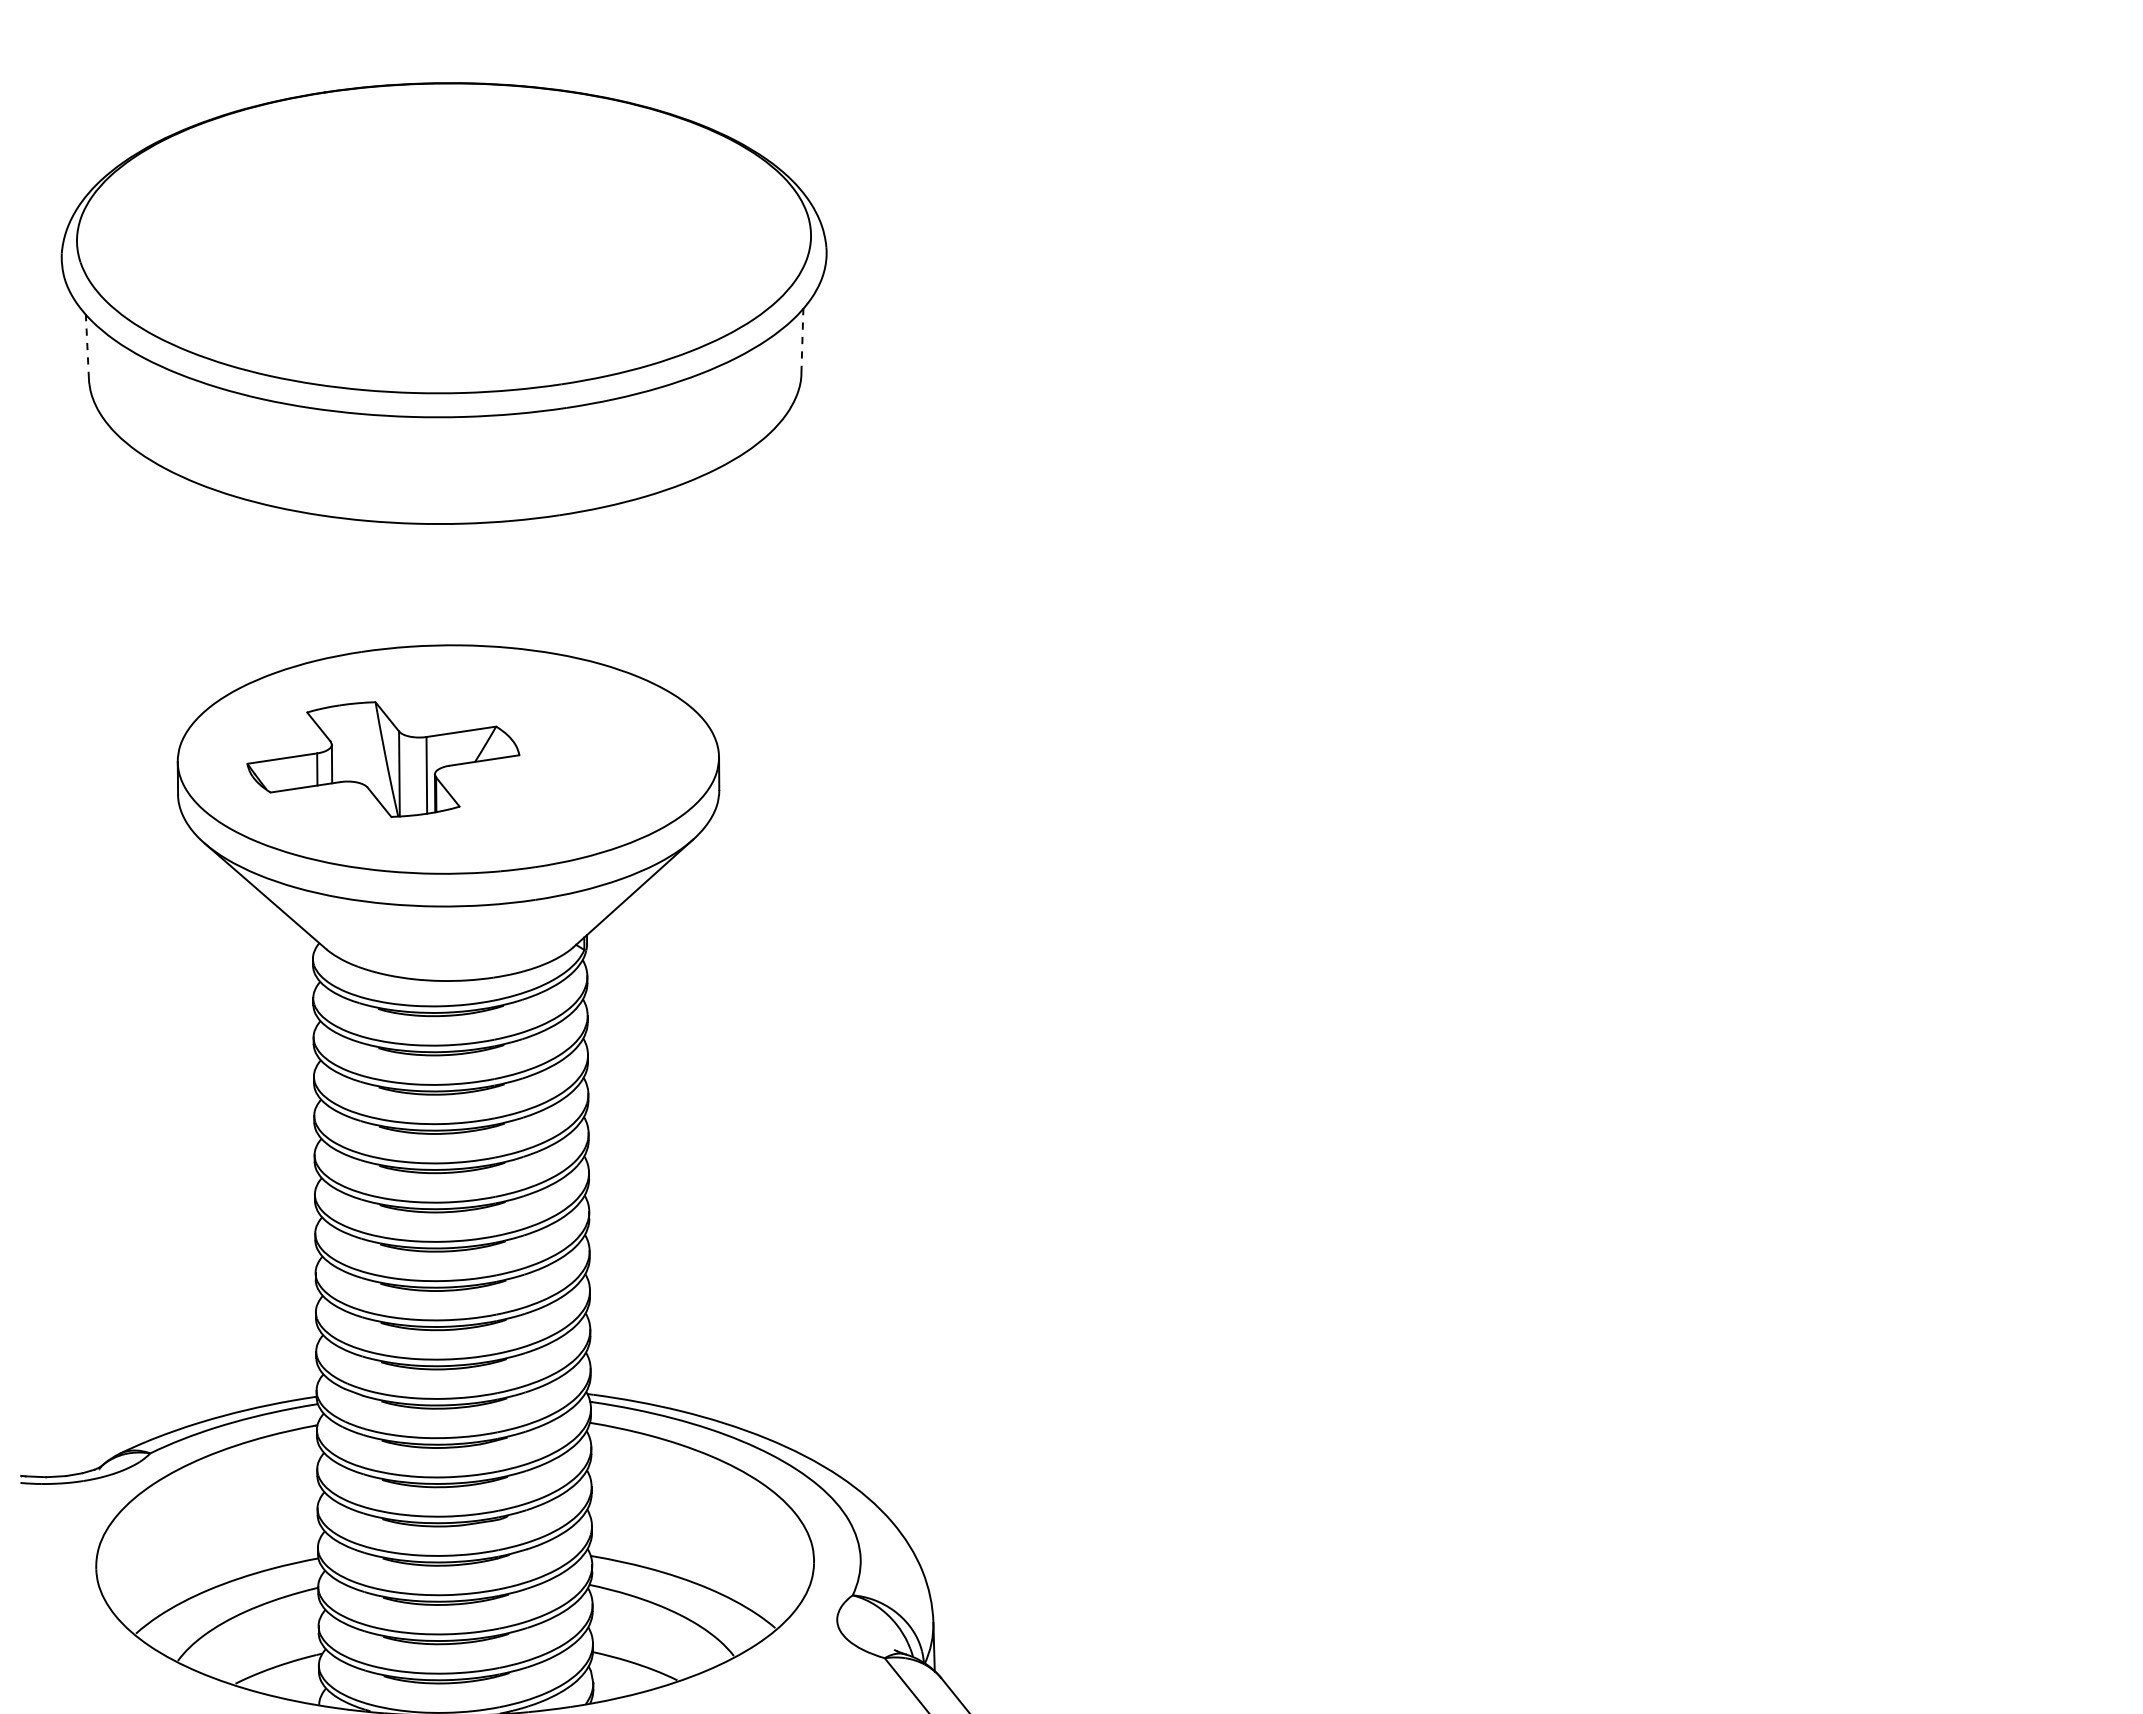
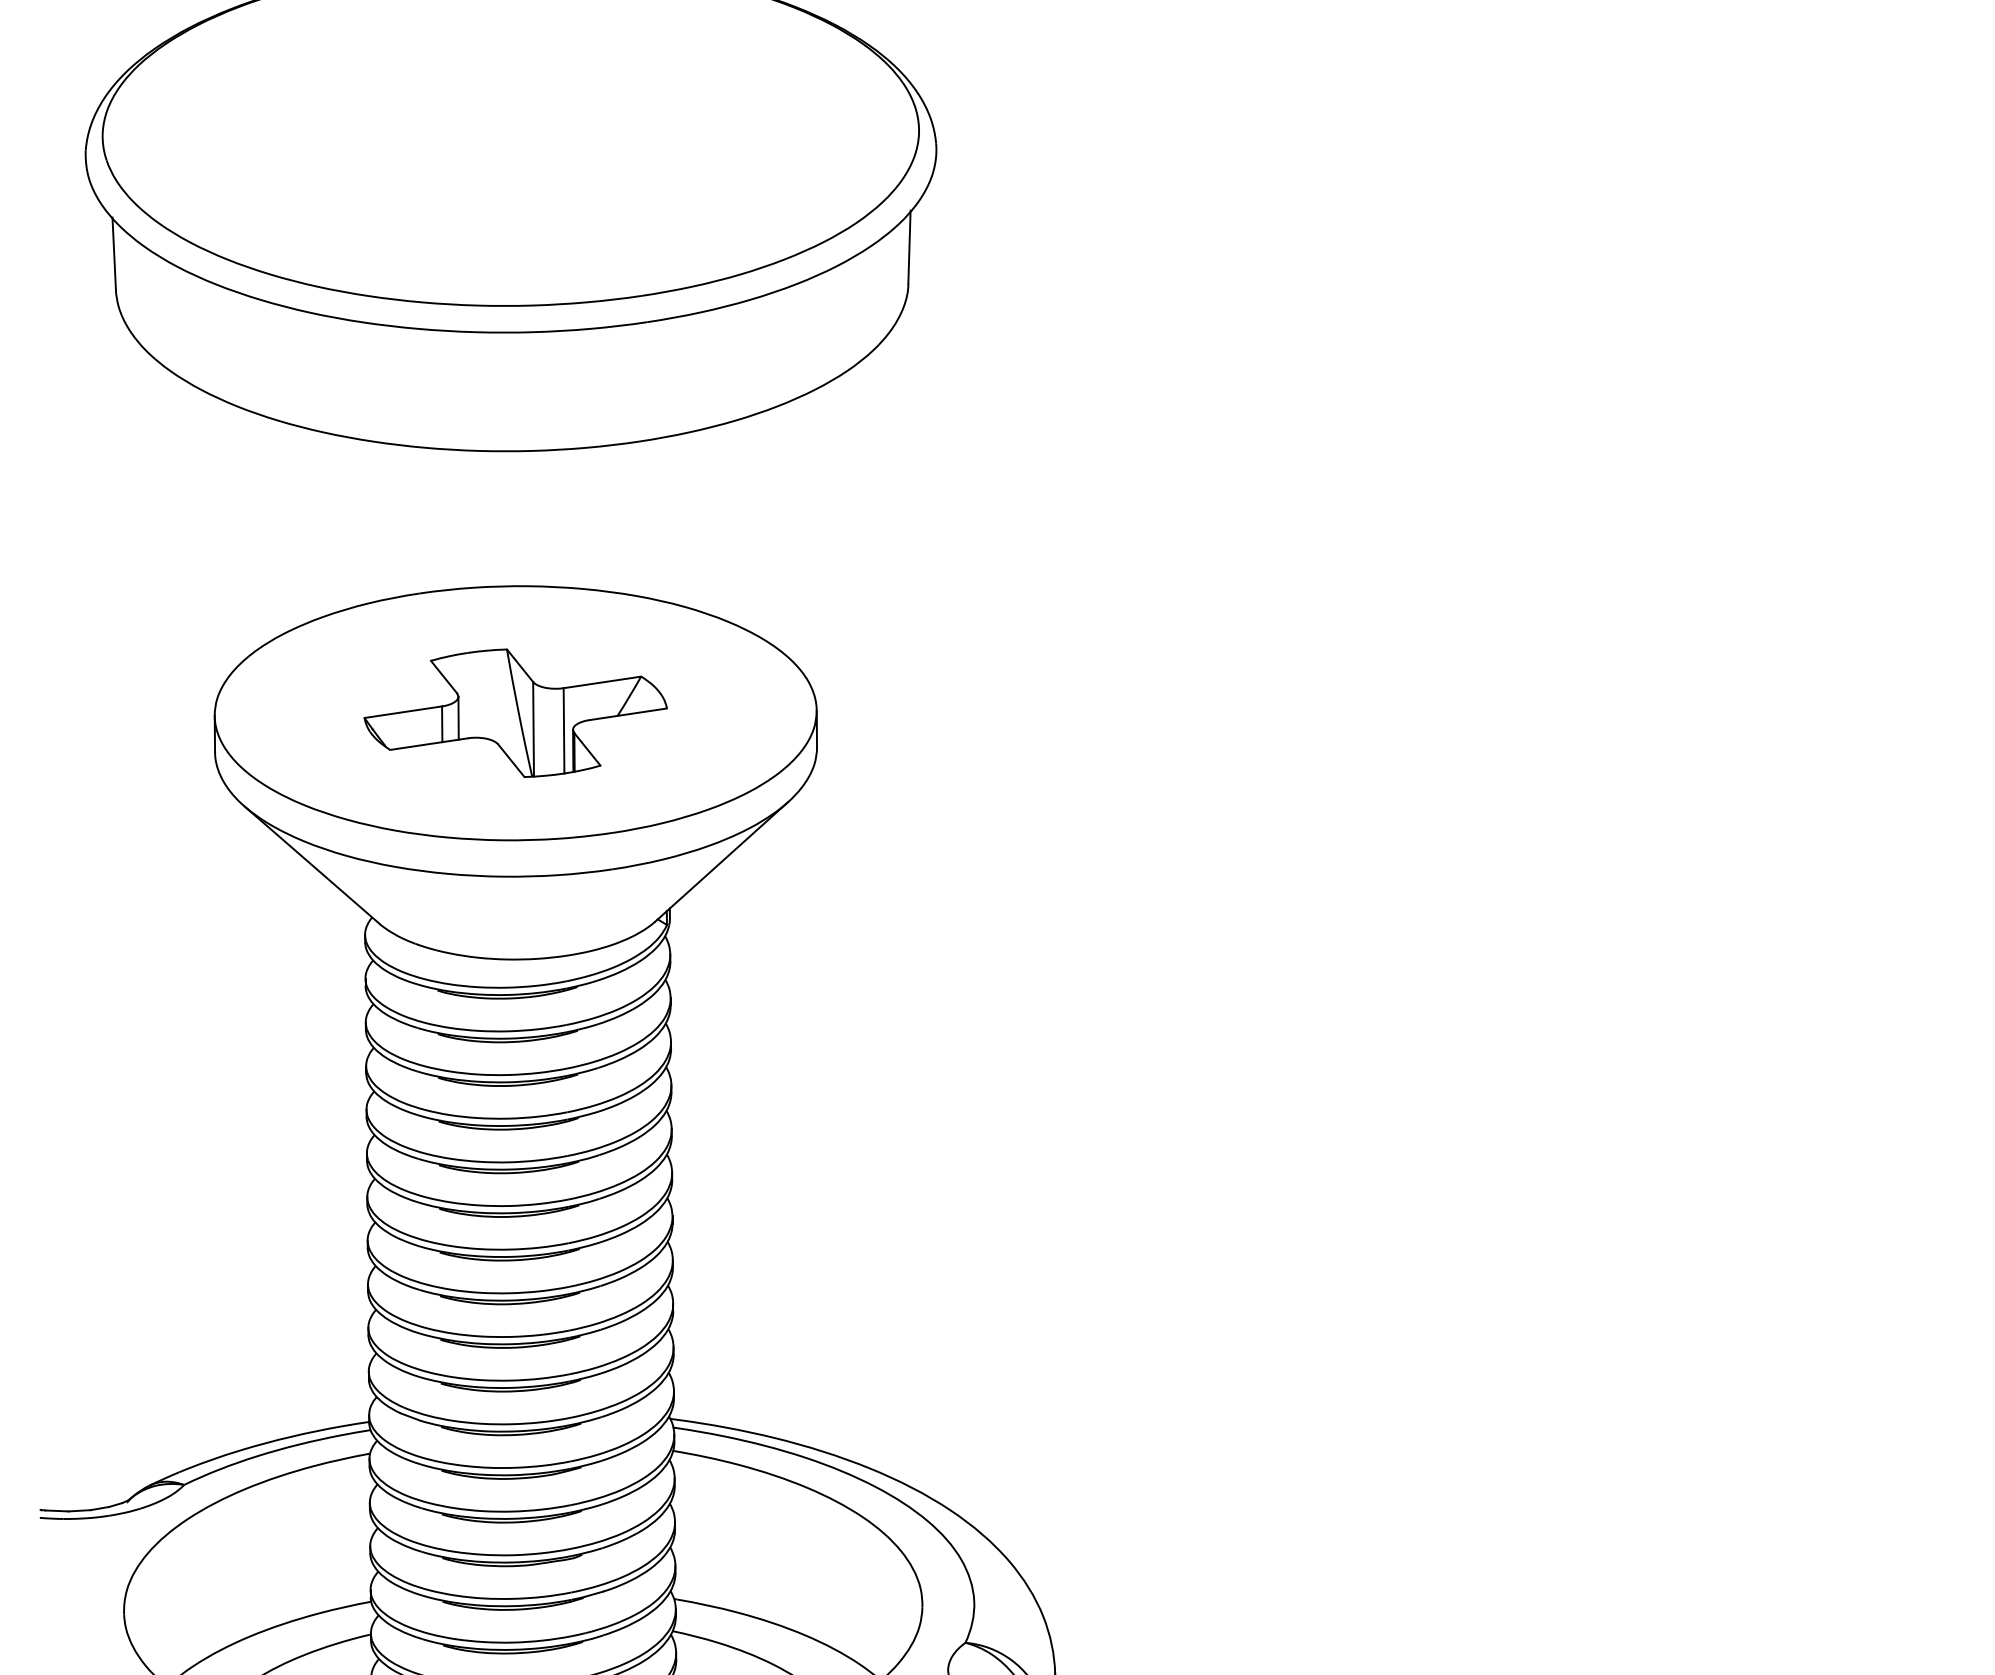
line: (802, 340) -> (909, 247), dashed -> solid
line: (87, 346) -> (114, 253), dashed -> solid
part: (383, 759) -> (515, 713), moved

